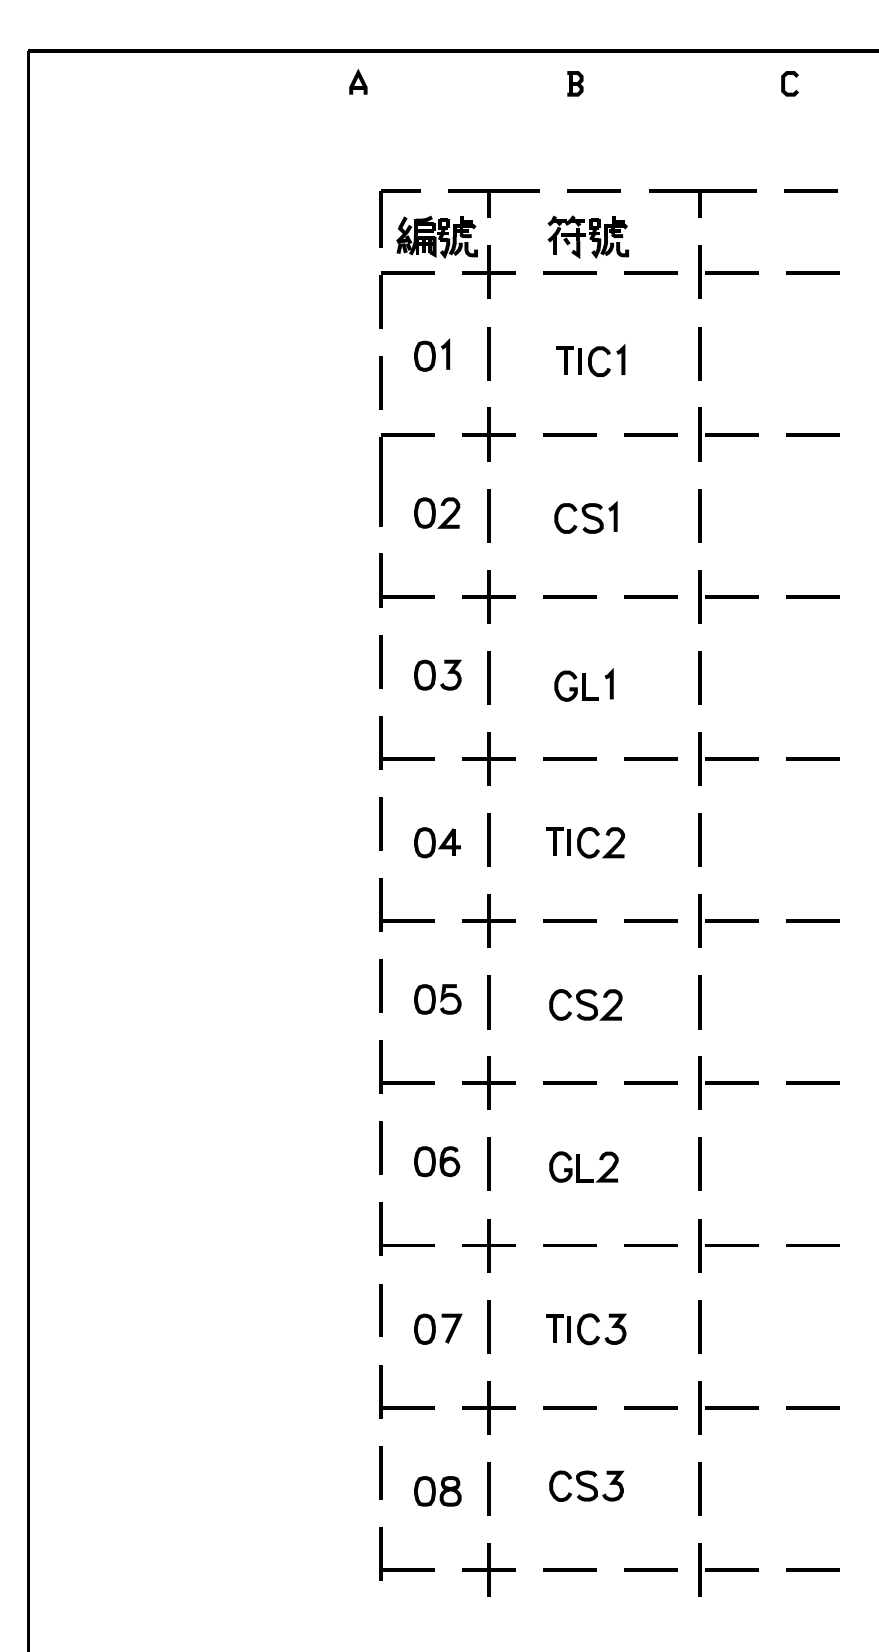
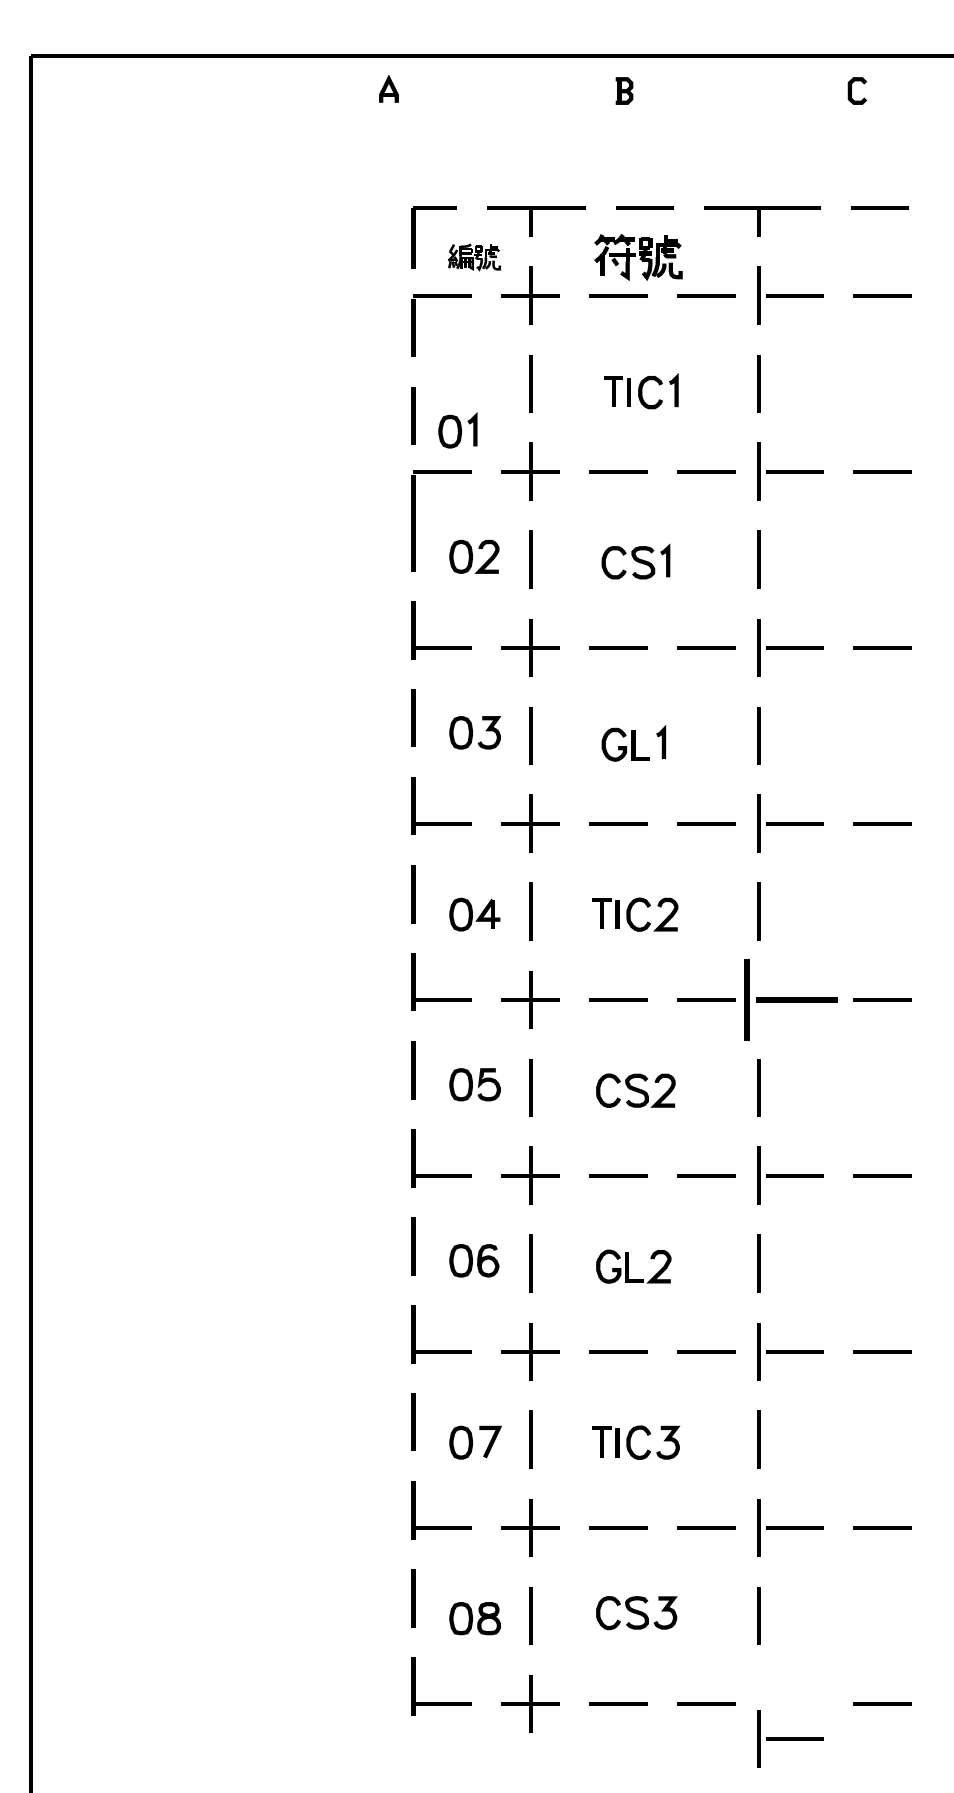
part: (437, 237) -> (474, 257), size x0.6
part: (431, 355) -> (457, 430), moved
part: (728, 920) -> (790, 999), size x1.4
part: (728, 1569) -> (790, 1738), moved

